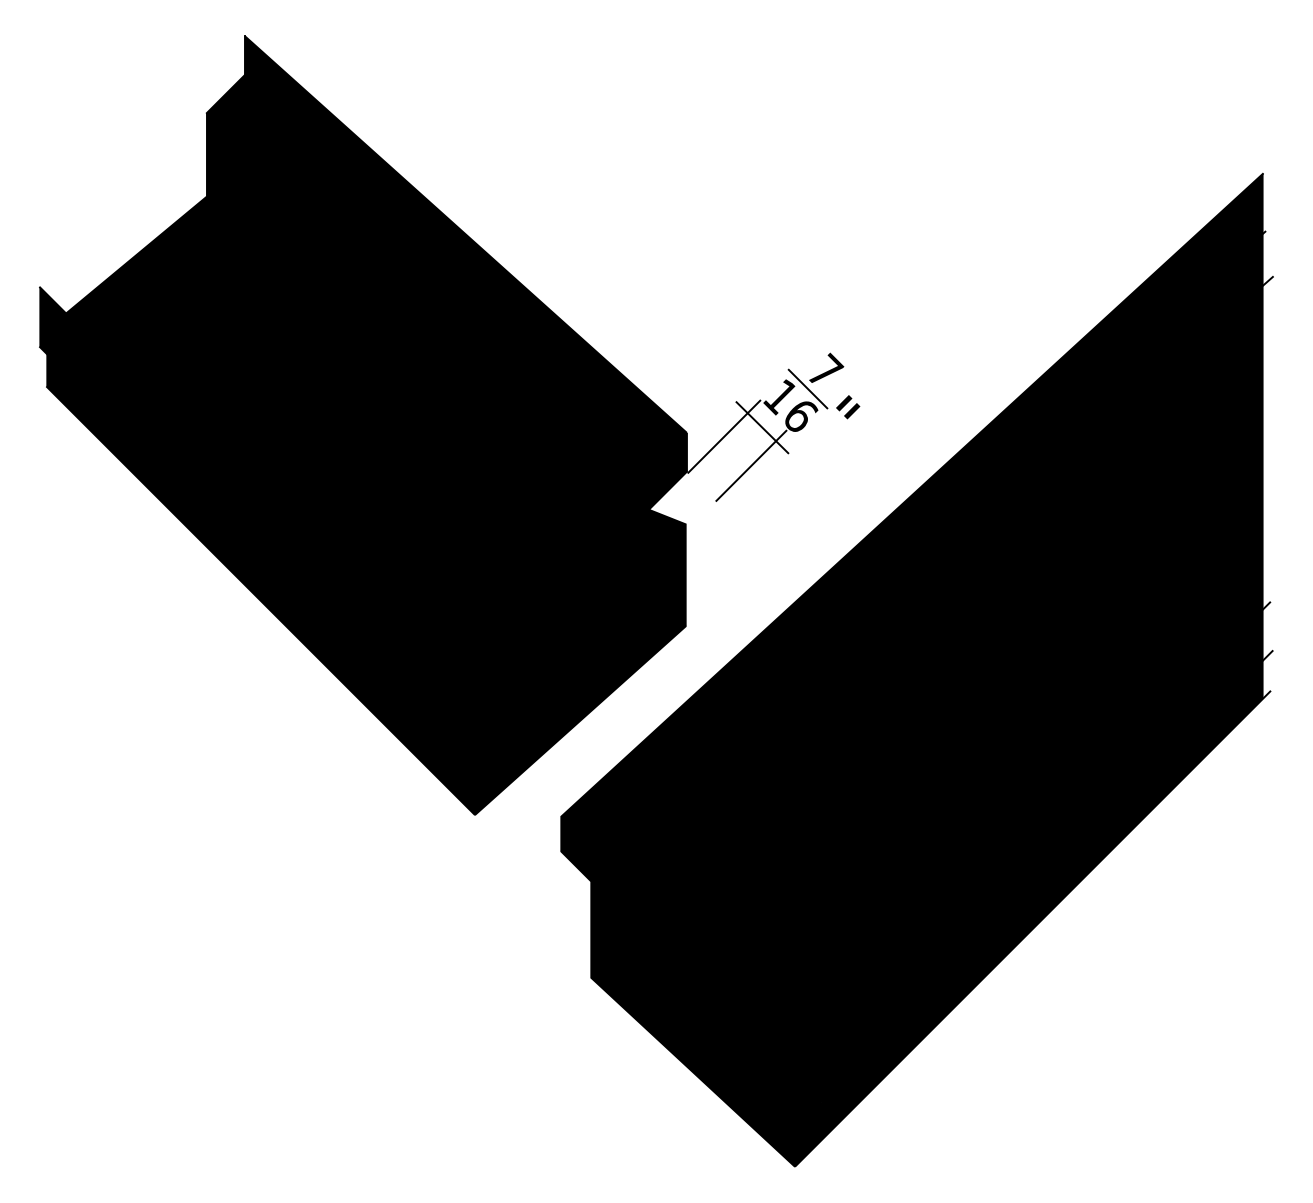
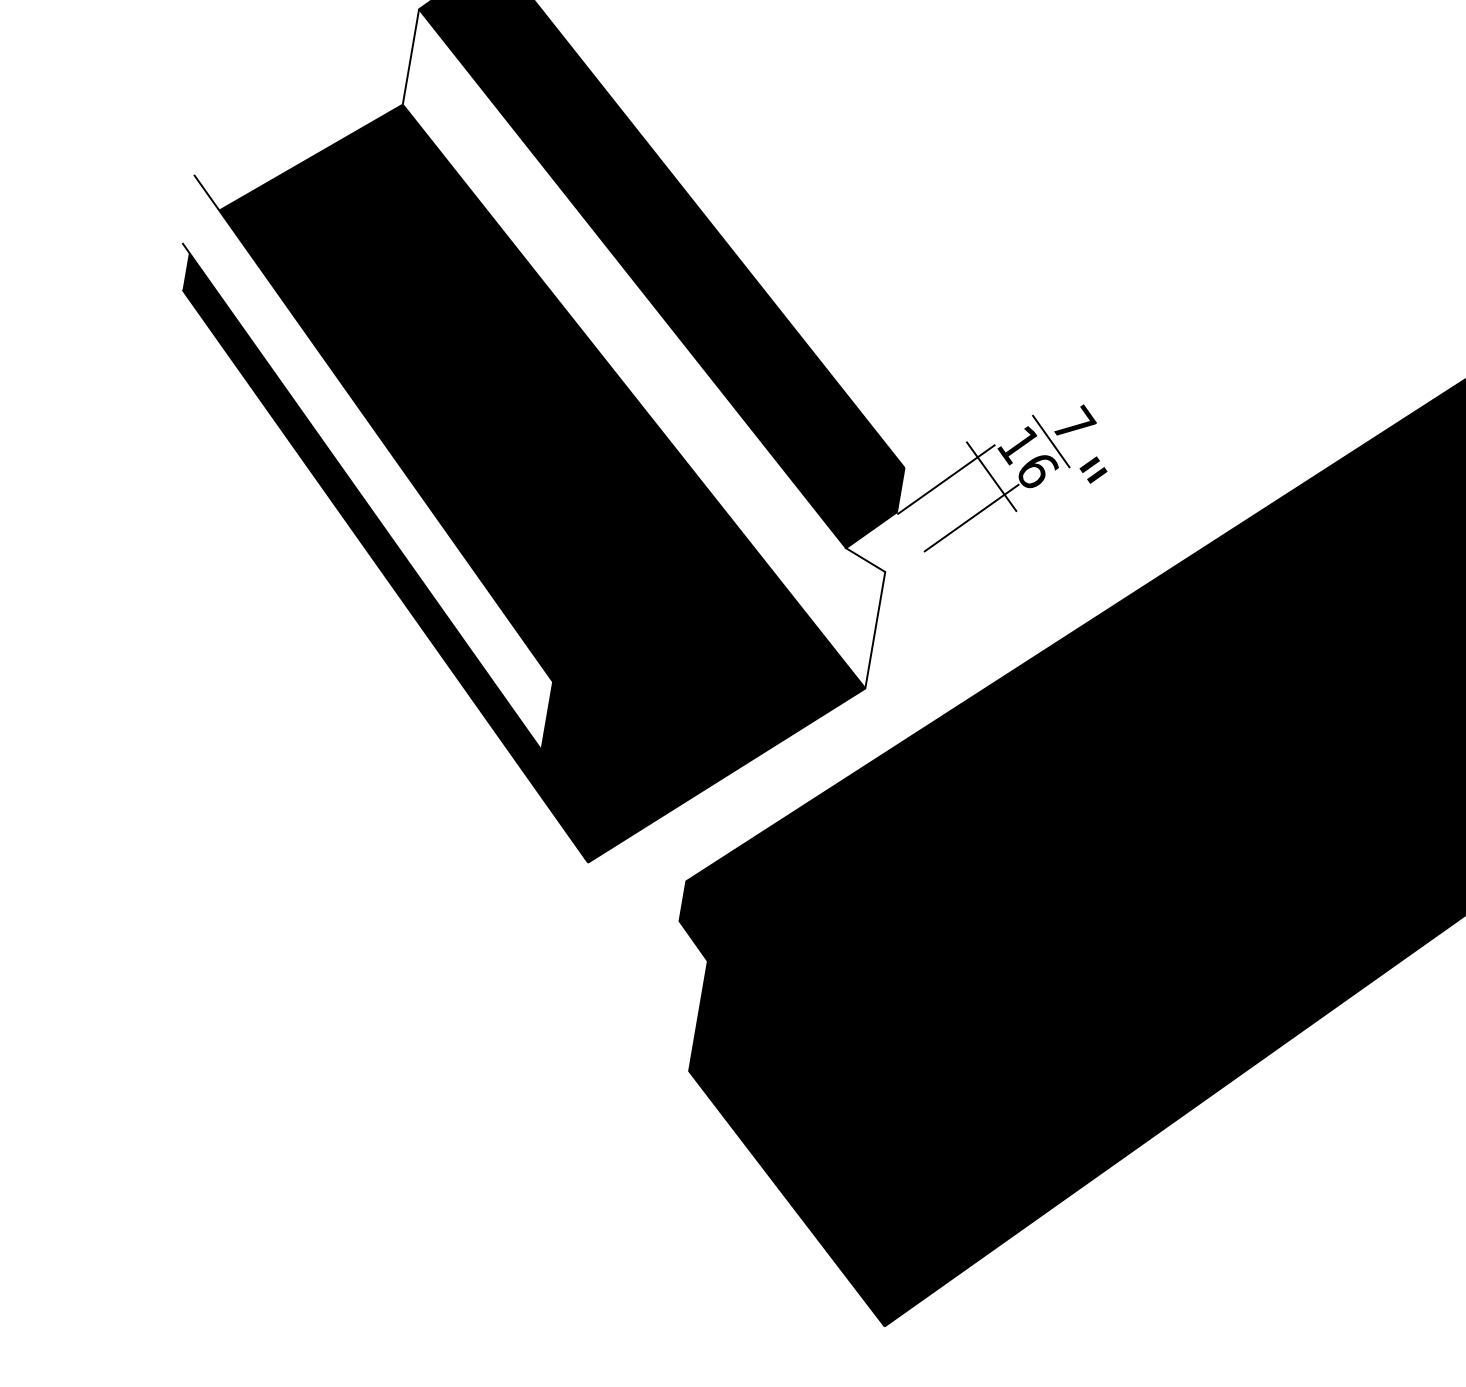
fill: (445, 369) -> (641, 348), removed
fill: (228, 506) -> (367, 462), removed

